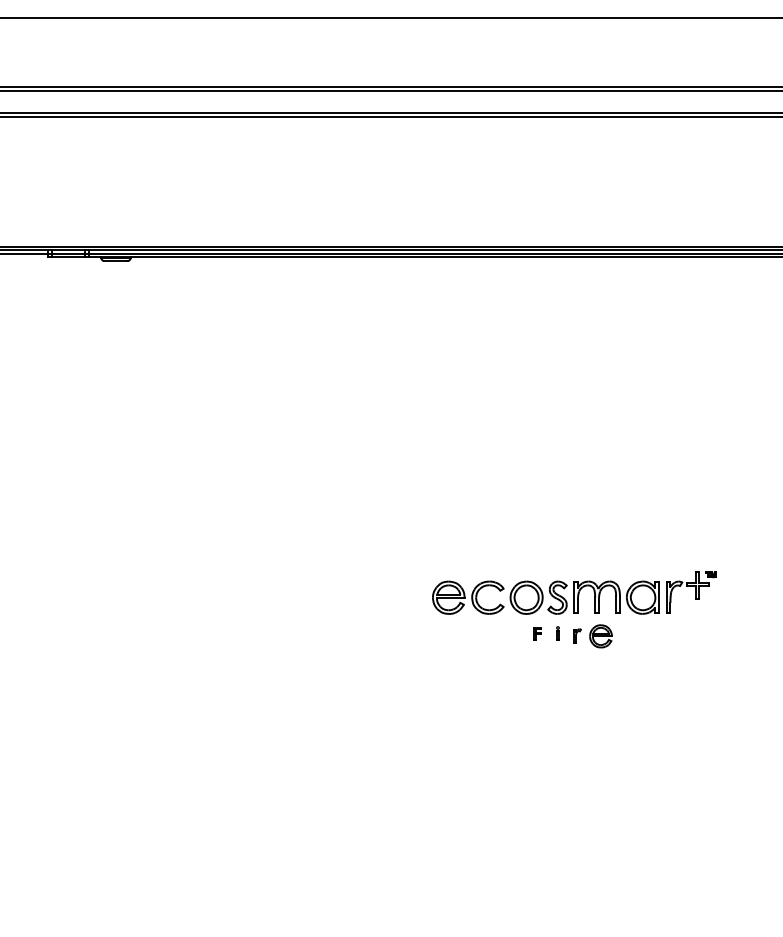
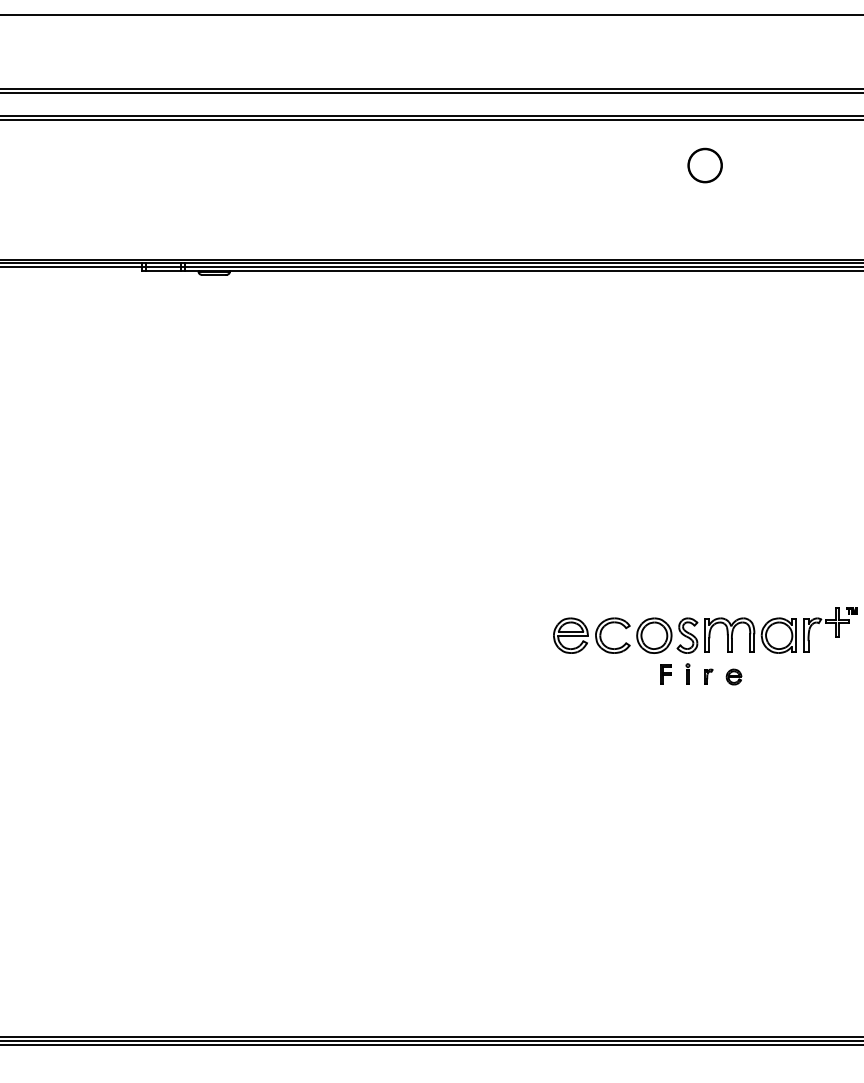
part: (573, 159) -> (704, 165), added
part: (537, 633) -> (665, 674), size x1.43
part: (557, 633) -> (687, 673), size x1.43
part: (600, 635) -> (733, 676), size x0.62

